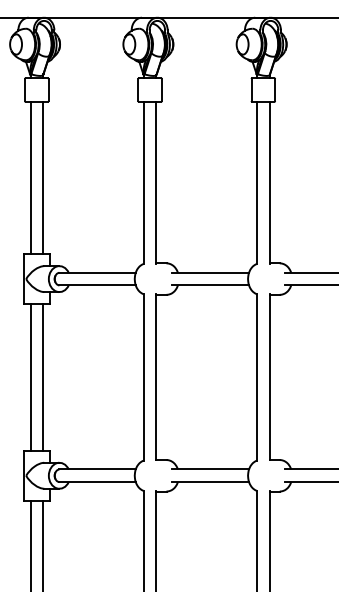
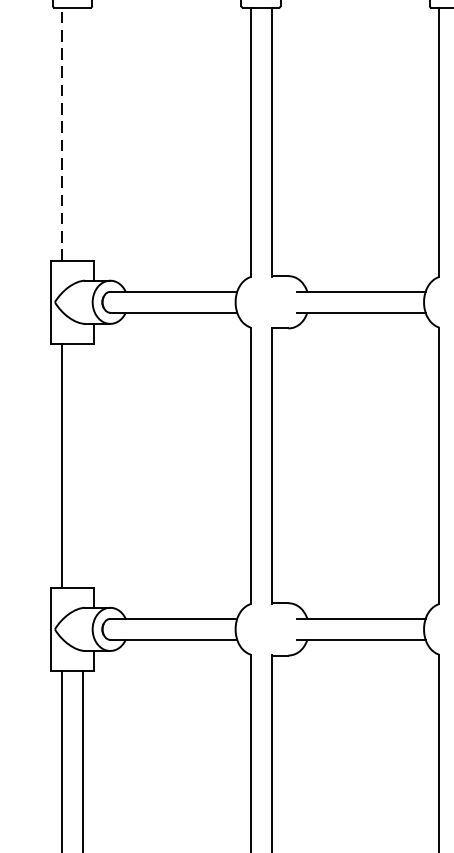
line: (30, 177) -> (62, 133), solid -> dashed
line: (43, 177) -> (83, 133), removed
line: (43, 377) -> (83, 465), removed

